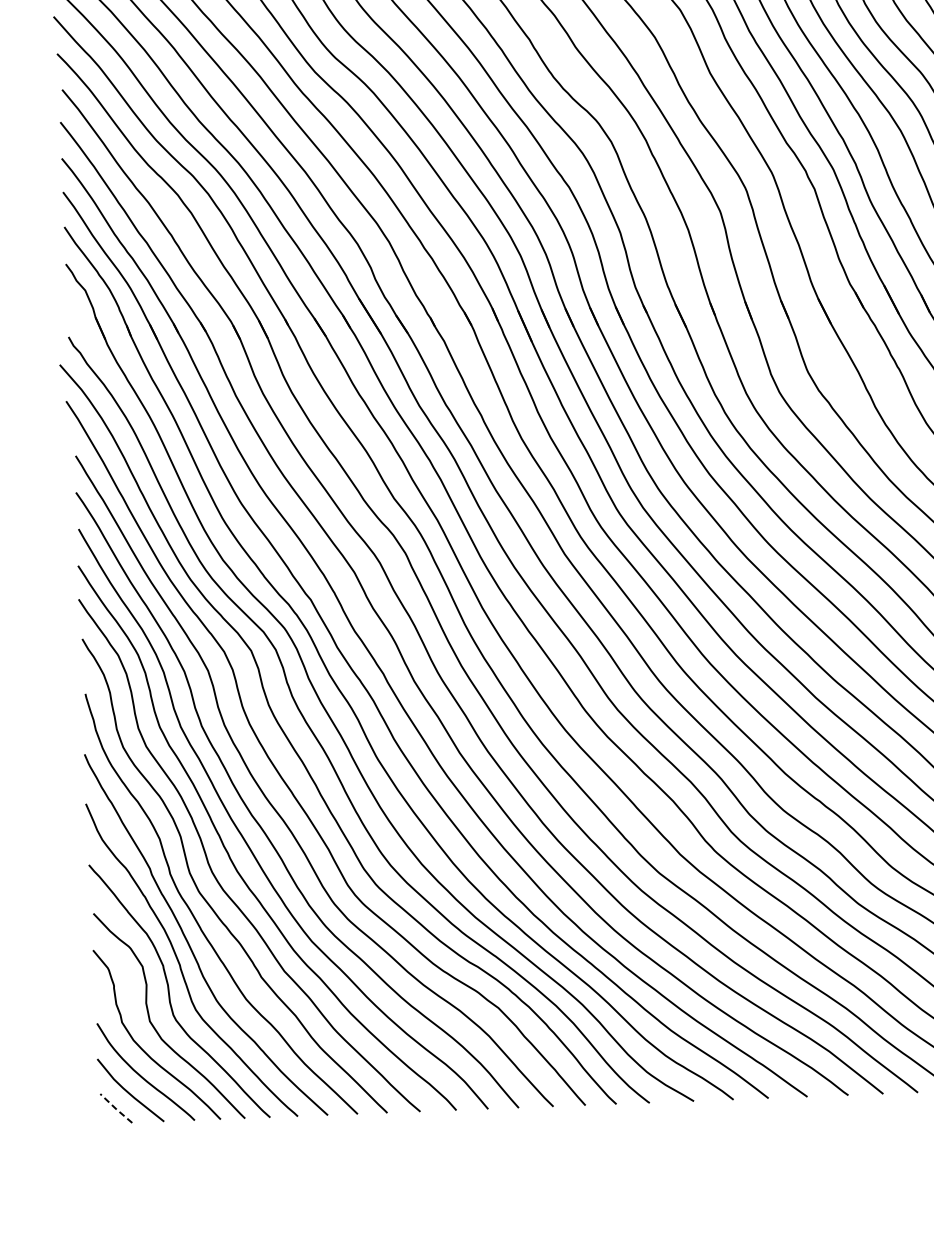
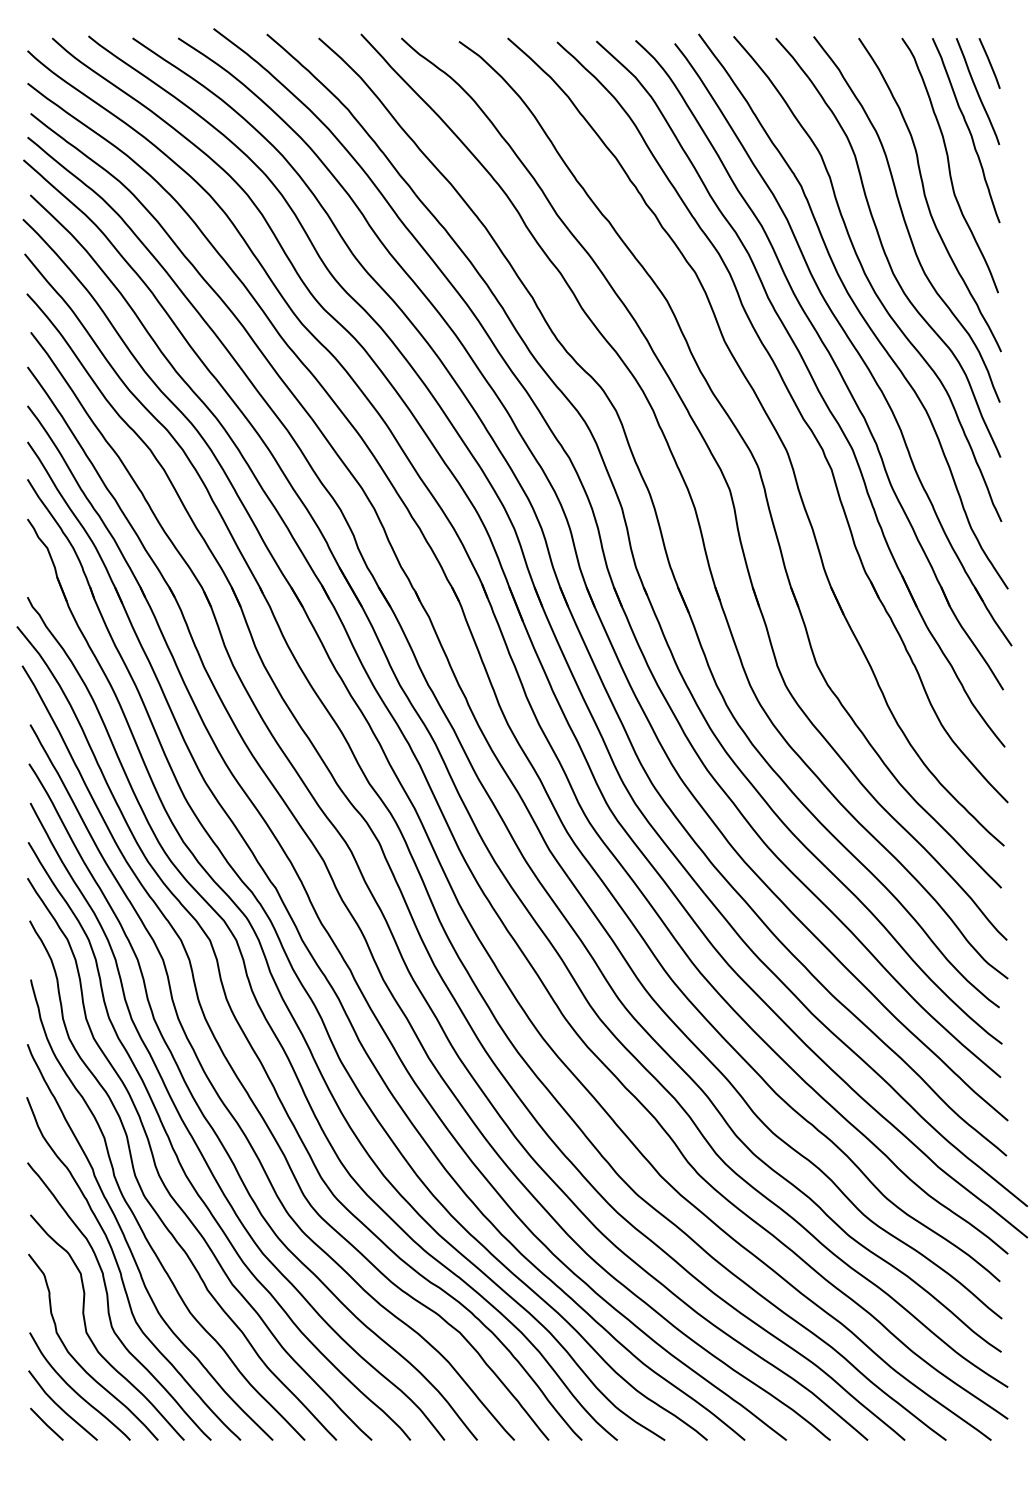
line: (115, 1108) -> (46, 1424), dashed -> solid

